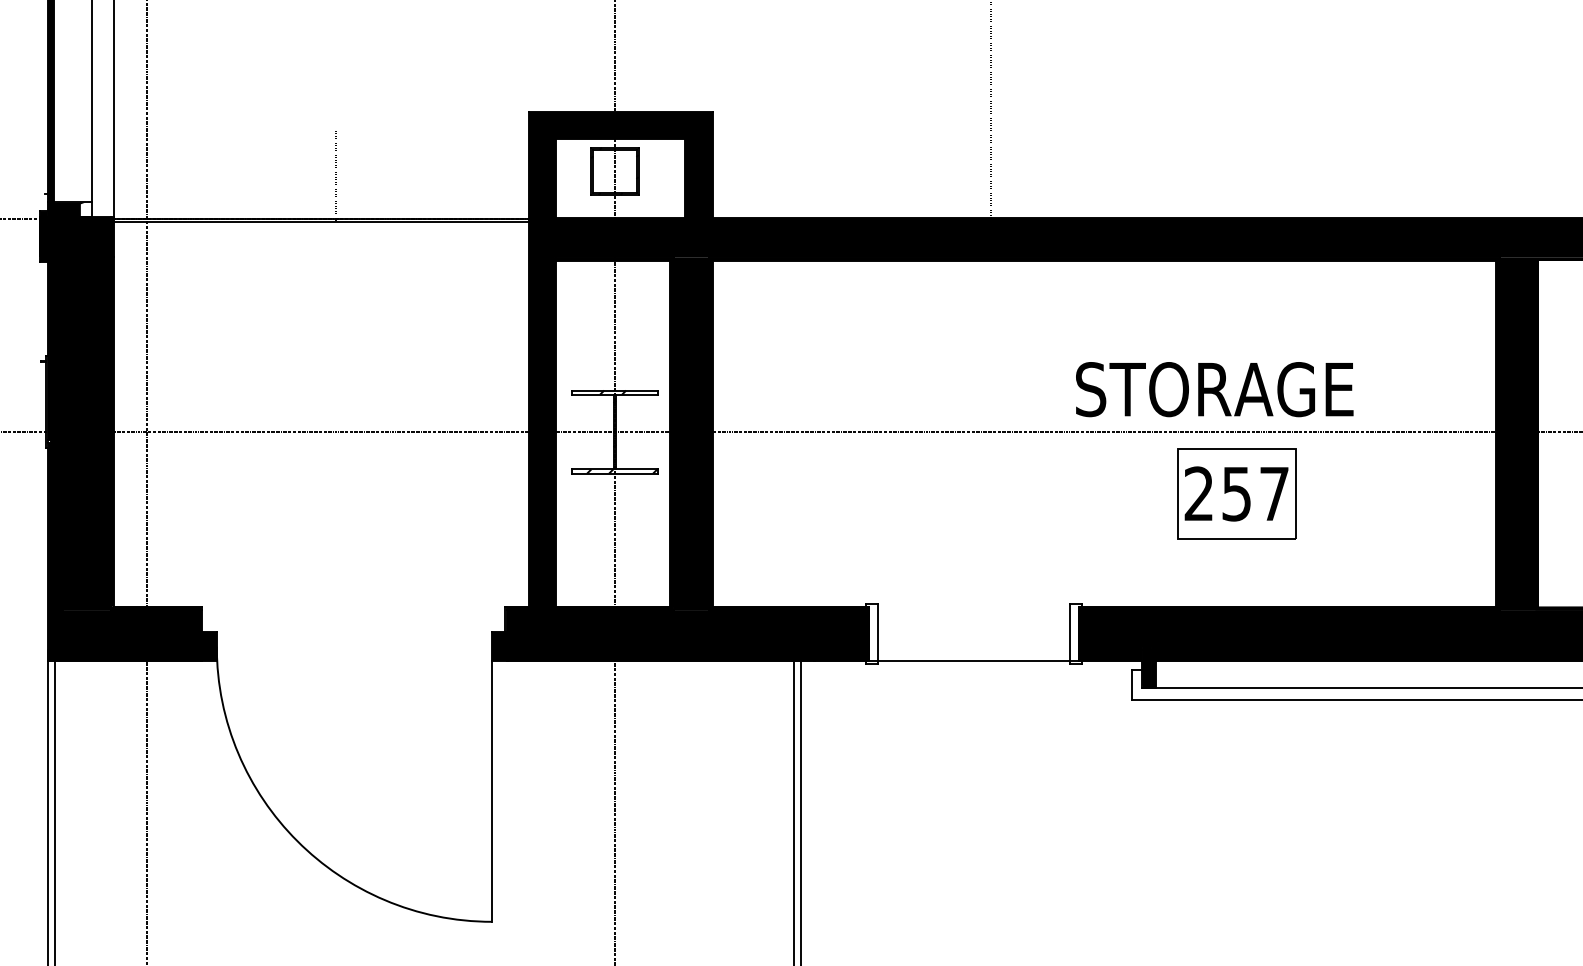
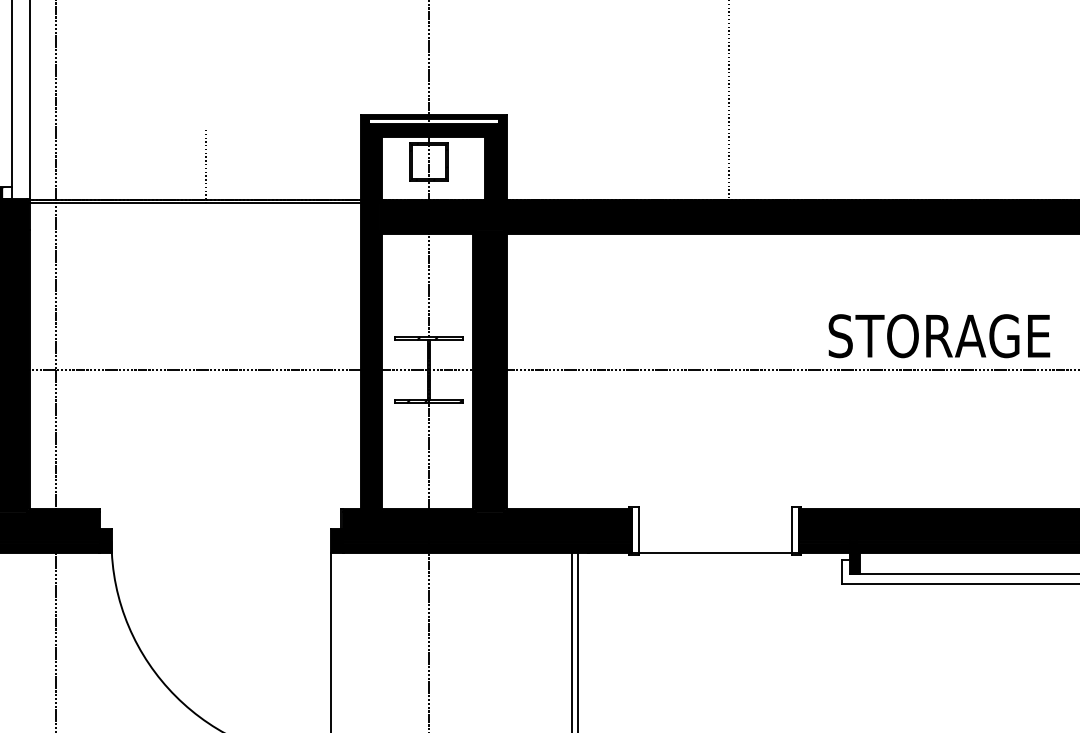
fill: (620, 120) -> (433, 121), removed
text: (1214, 389) -> (939, 336), moved
part: (1236, 493) -> (924, 419), removed

